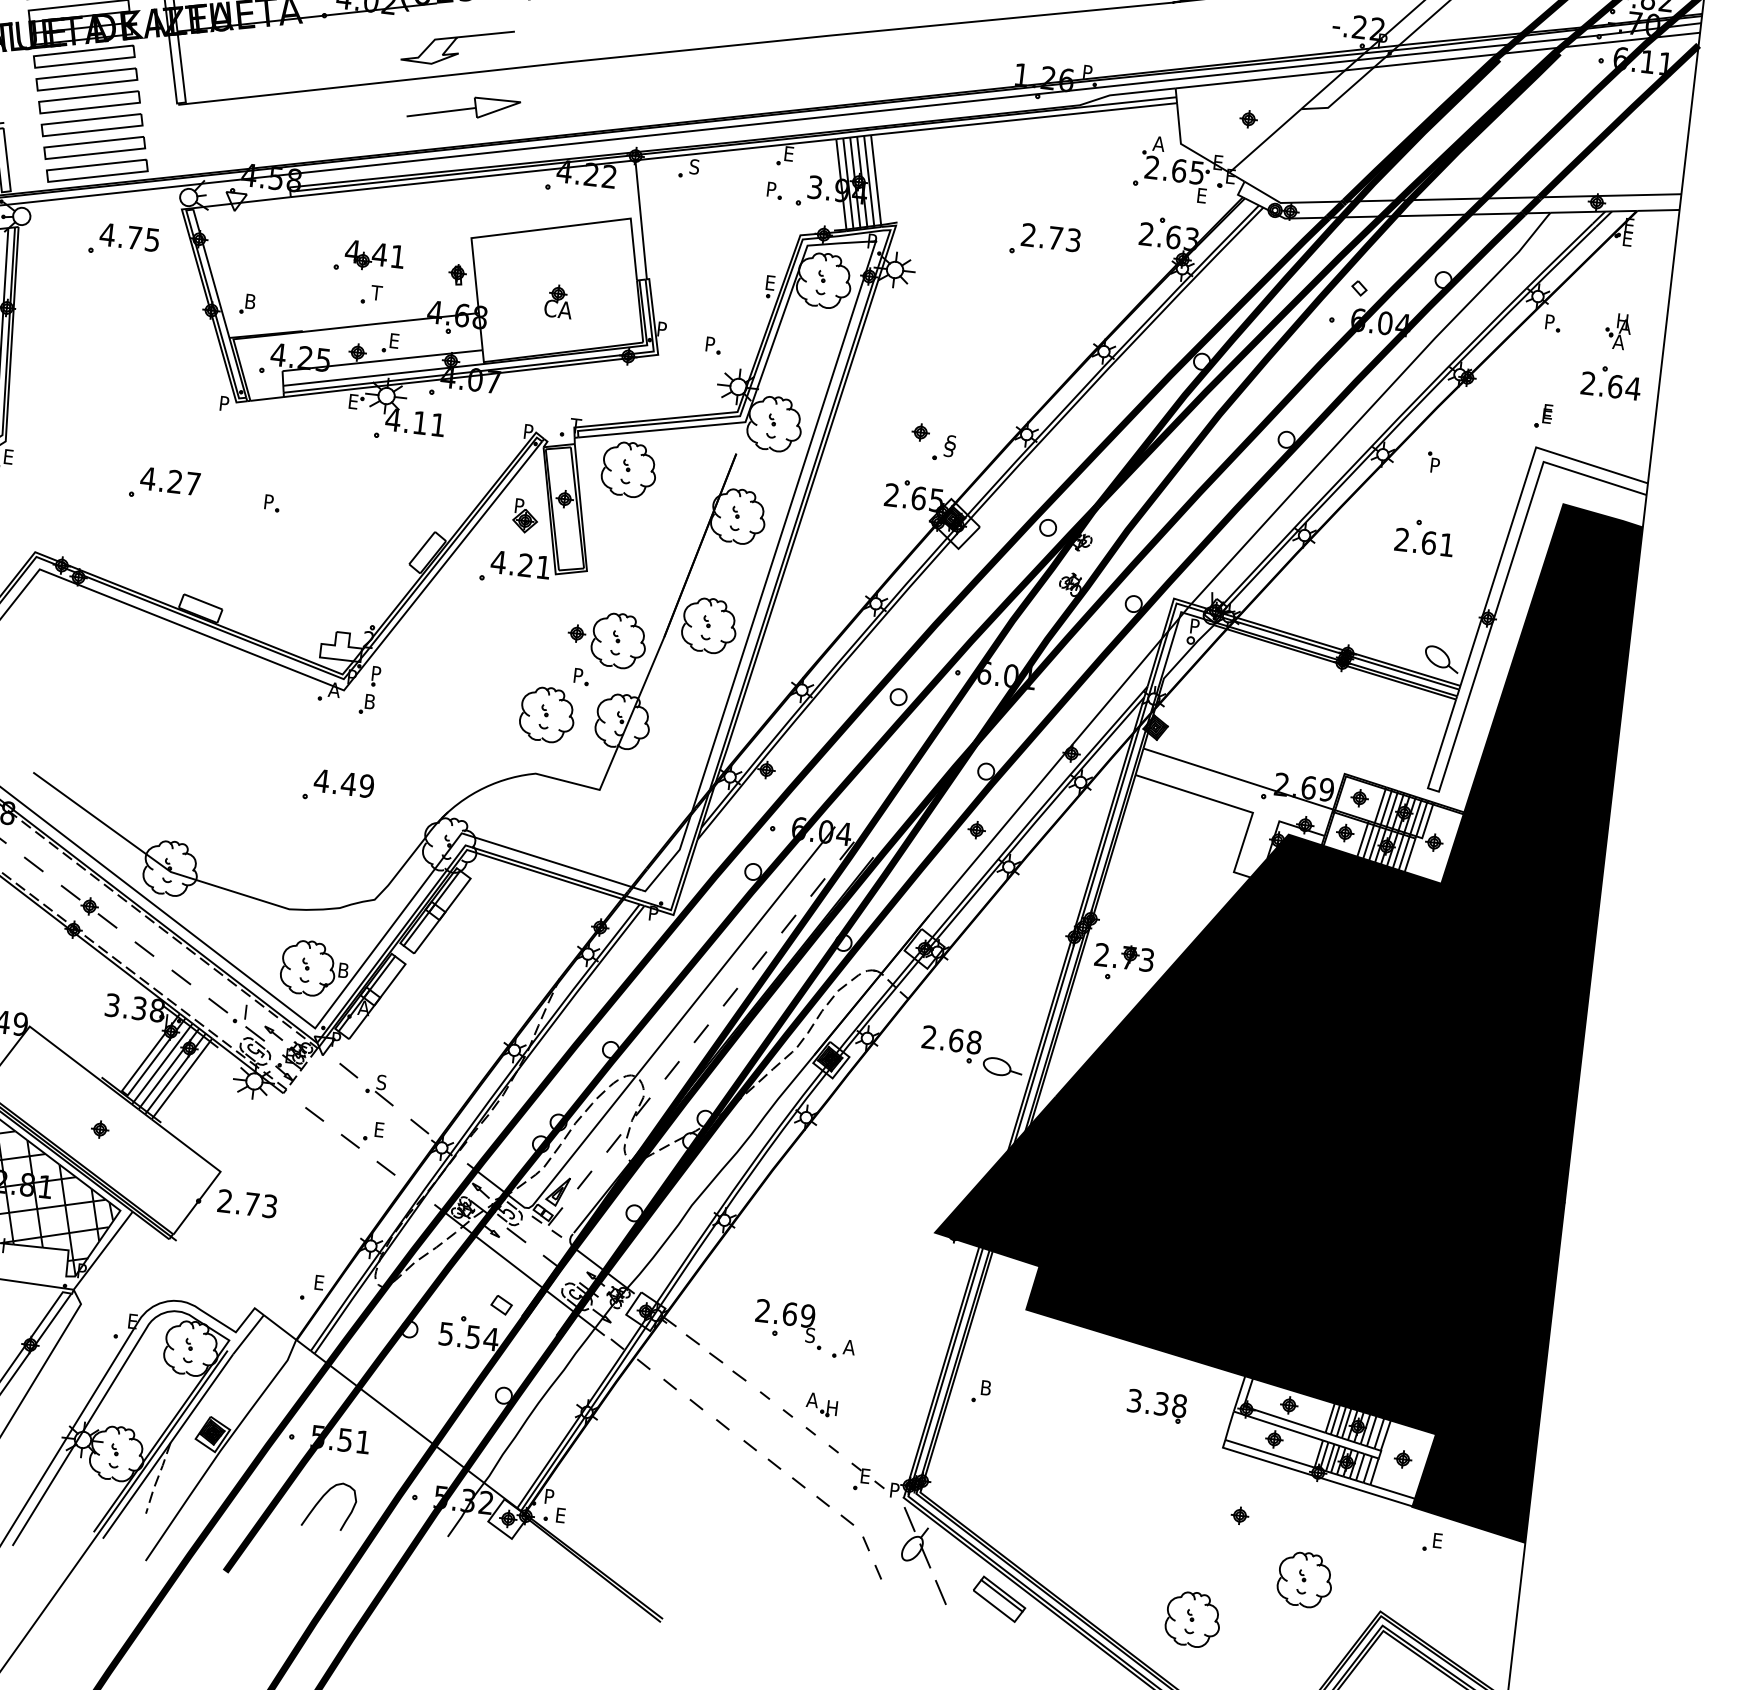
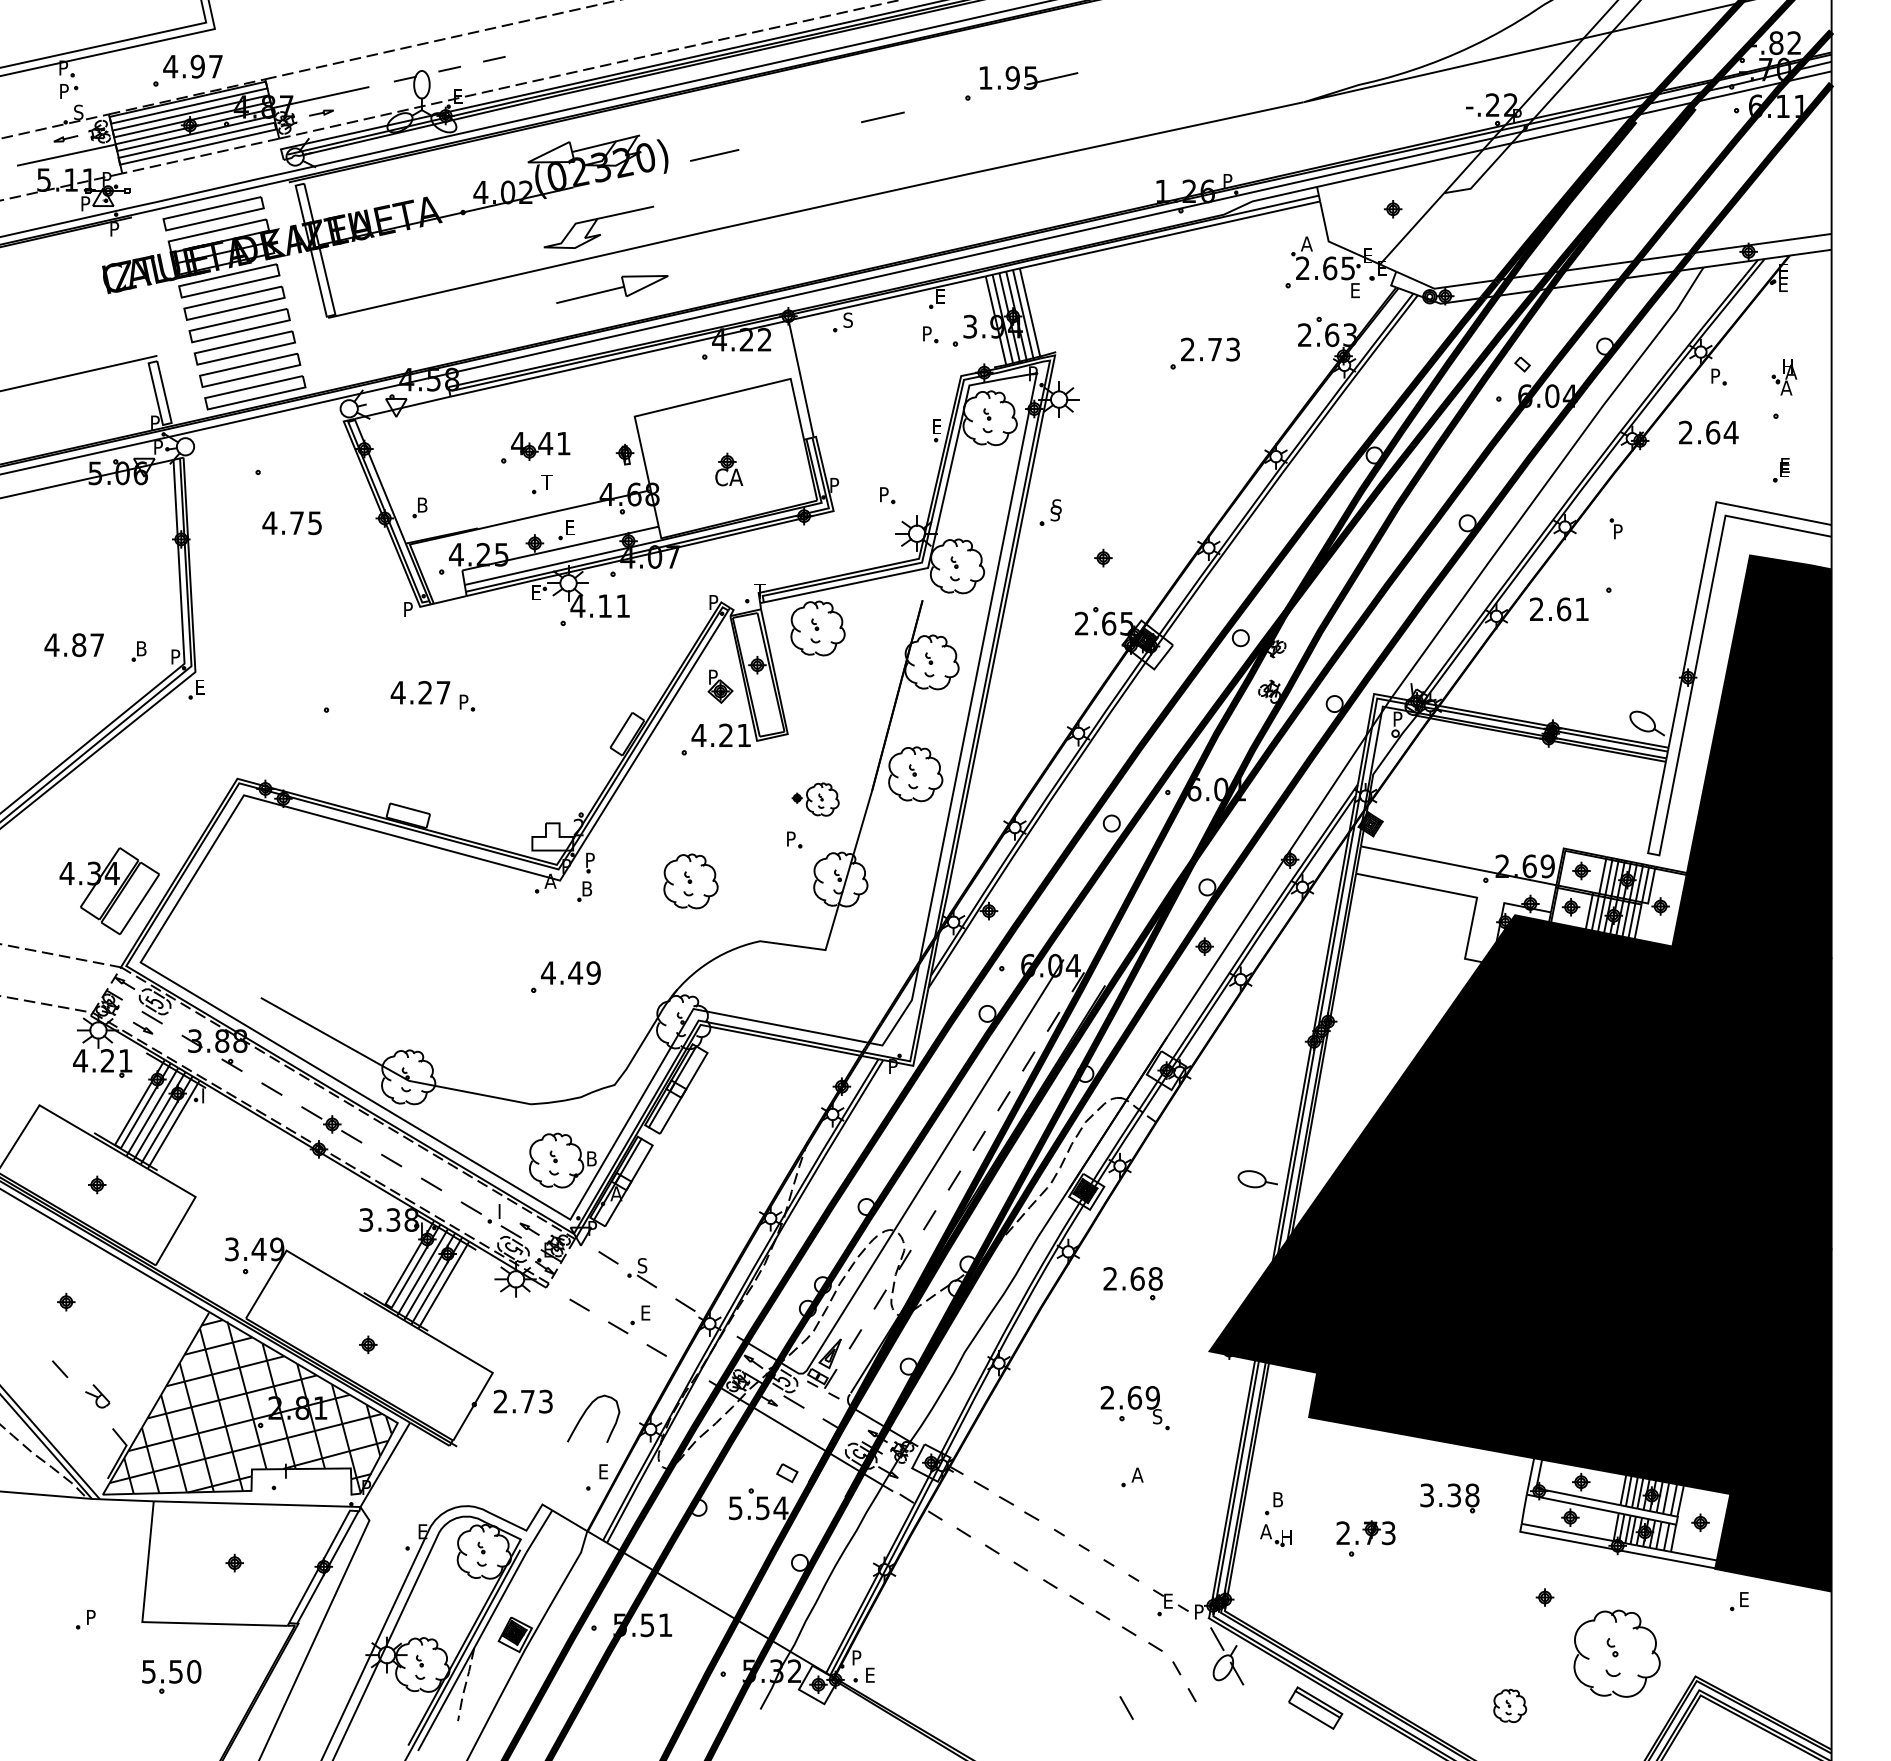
text: (129, 237) -> (291, 523), moved
text: (1610, 385) -> (1708, 432), moved
part: (1543, 416) -> (1781, 470), moved
part: (944, 447) -> (1050, 512), moved
text: (170, 480) -> (420, 692), moved
text: (1424, 542) -> (1559, 609), moved
part: (607, 639) -> (815, 799), size x0.6
part: (546, 714) -> (690, 881), moved
part: (1123, 962) -> (1365, 1538), moved
part: (950, 1044) -> (1132, 1283), moved
part: (788, 1324) -> (1134, 1408), moved
part: (821, 1404) -> (1275, 1535), moved
curve: (322, 1499) -> (585, 1413), moved
part: (1304, 1579) -> (1616, 1653), size x1.6
line: (940, 1591) -> (1126, 1707), moved
part: (1192, 1619) -> (1509, 1705), size x0.6

